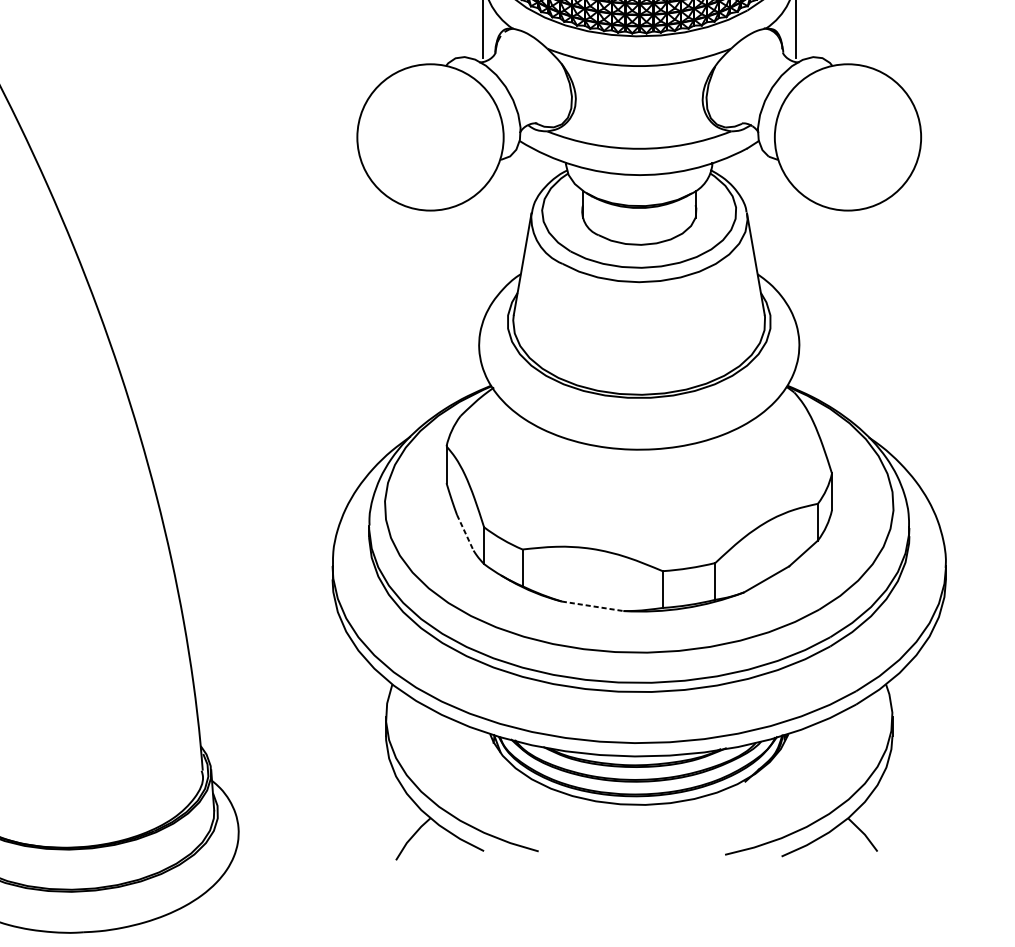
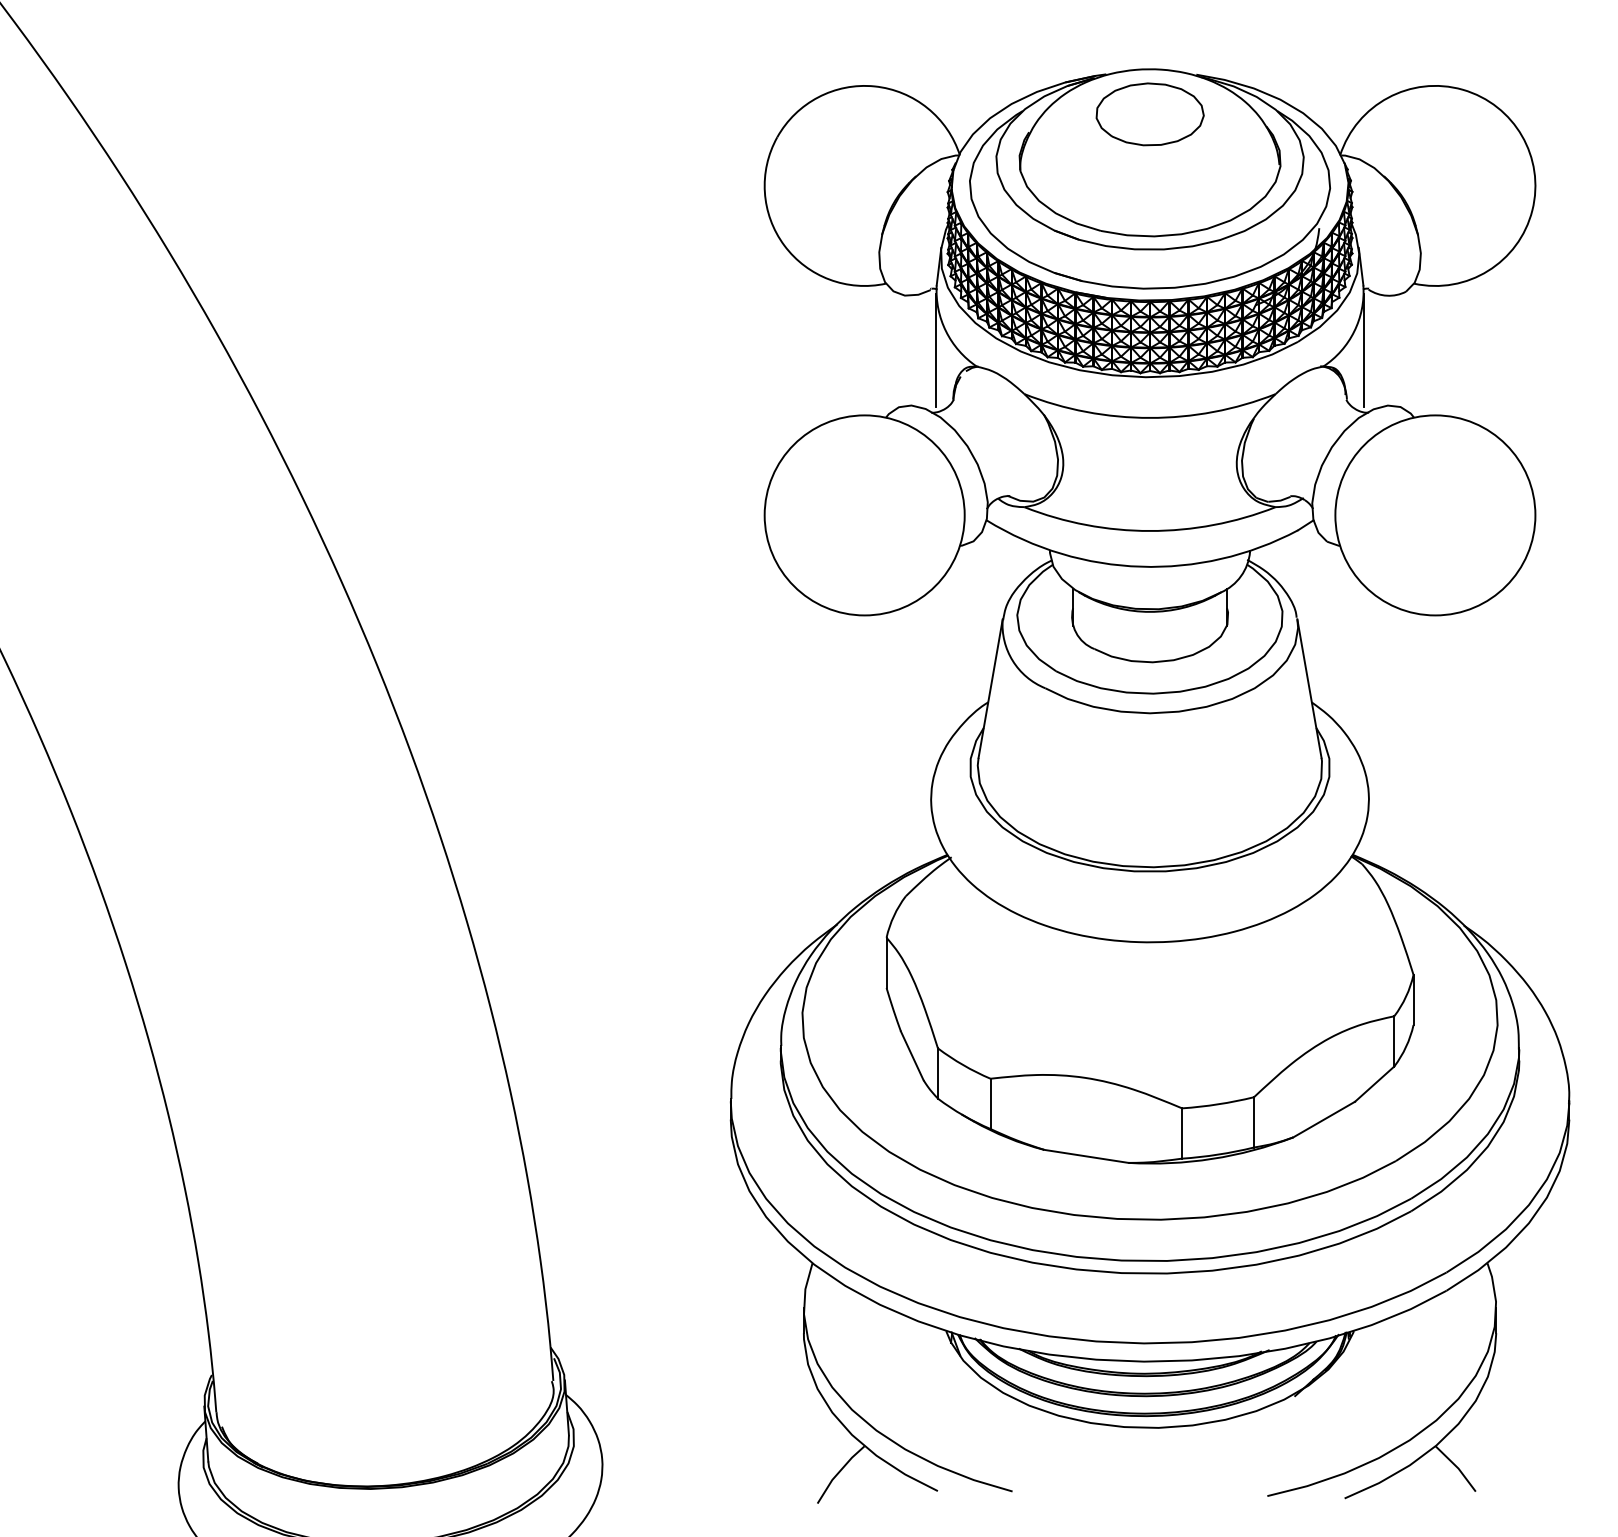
line: (465, 532) -> (912, 1055), dashed -> solid
line: (592, 606) -> (1086, 1156), dashed -> solid

